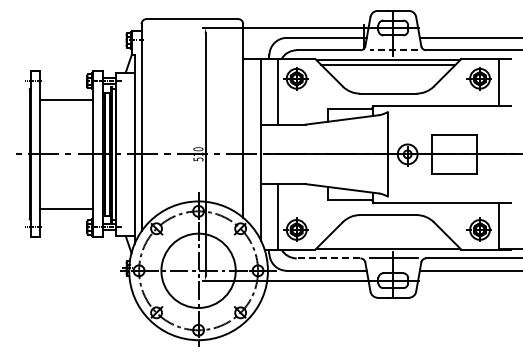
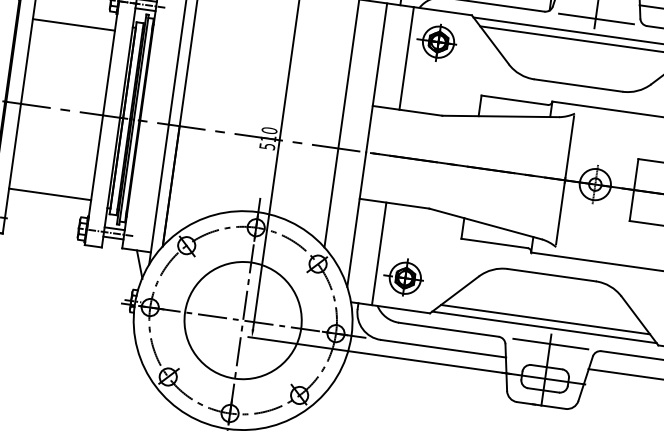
line: (393, 50) -> (595, 19), dashed -> solid
line: (388, 243) -> (545, 319), added
line: (328, 258) -> (448, 329), dashed -> solid

